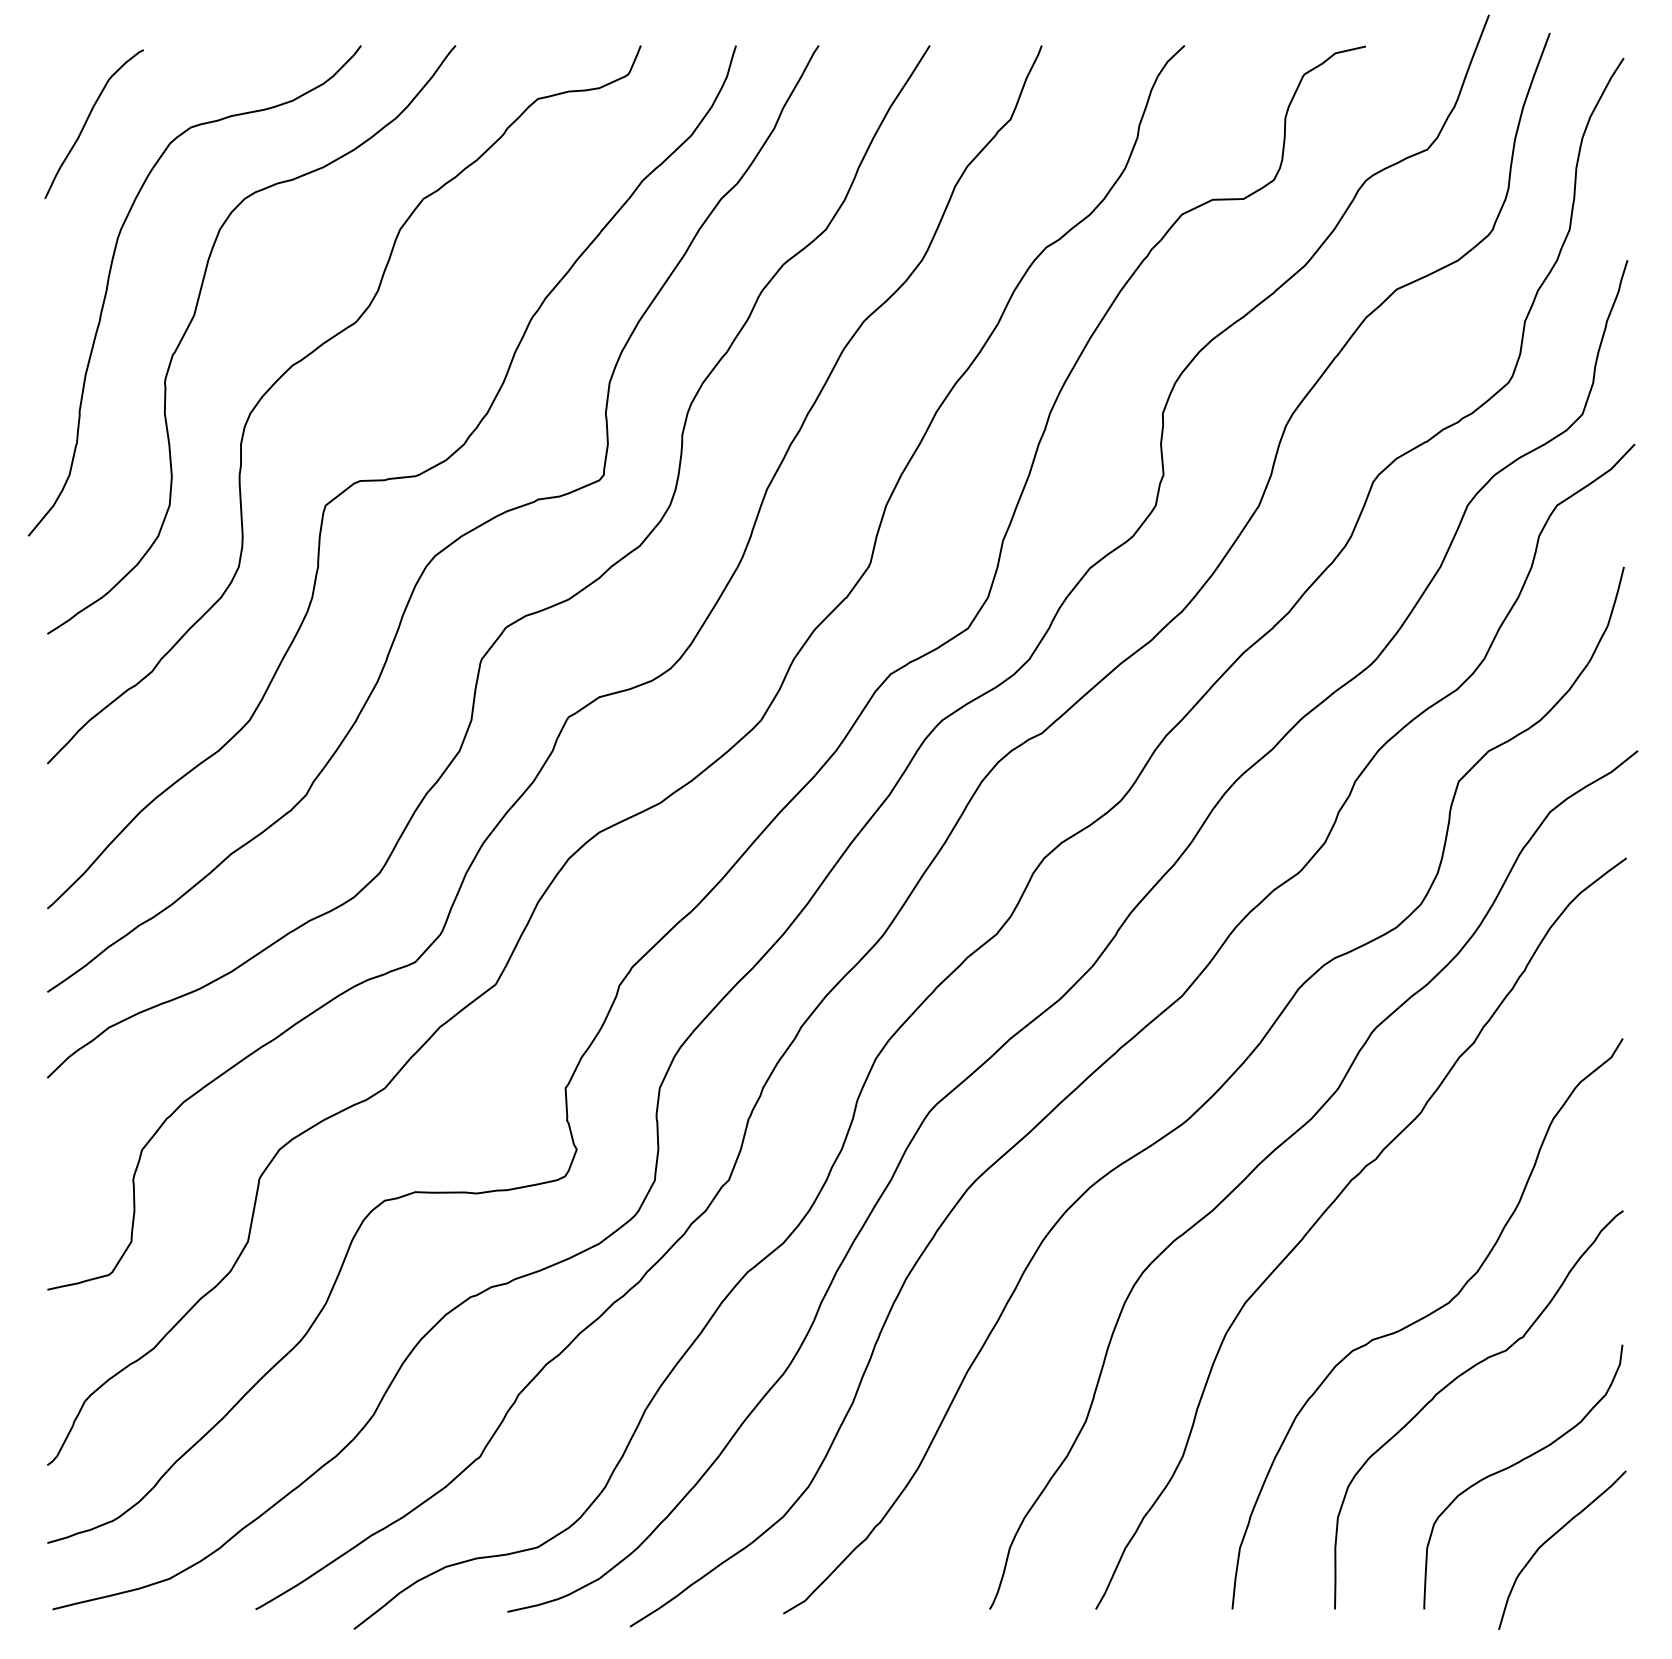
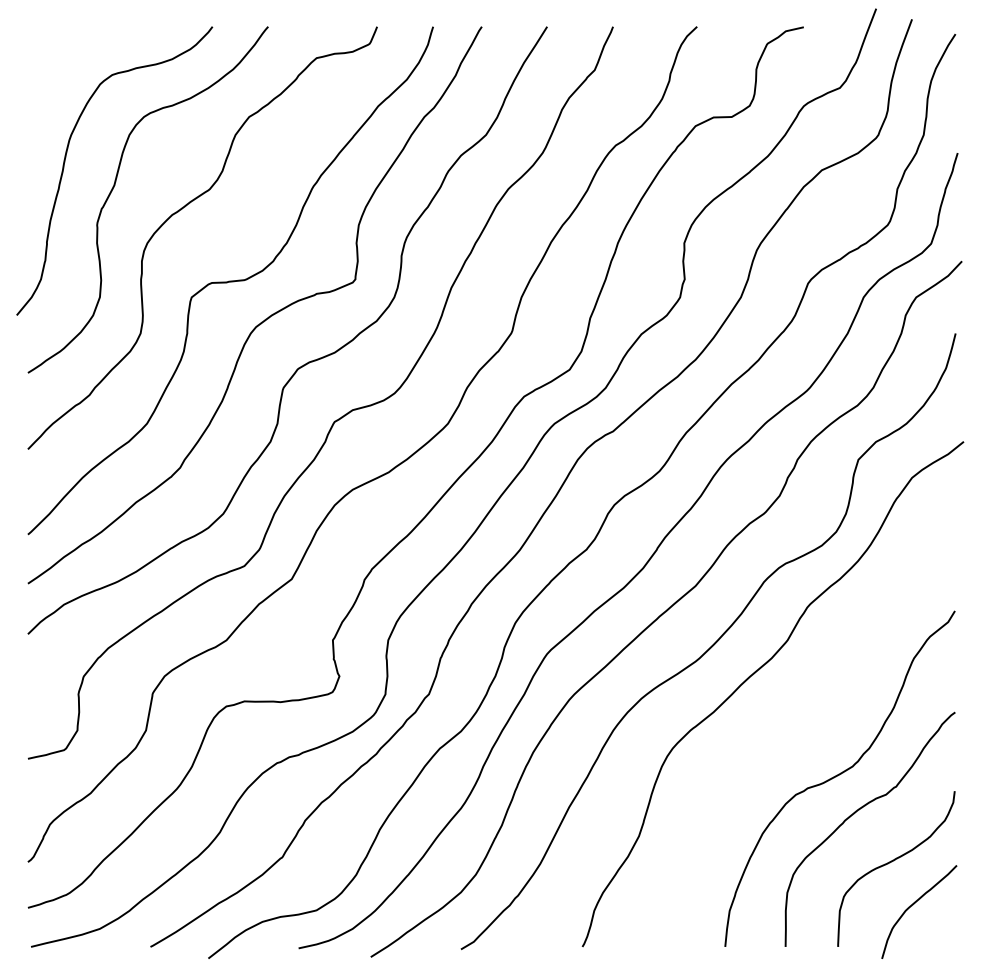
curve: (89, 119) -> (52, 70), removed
curve: (1329, 1209) -> (782, 711), removed

